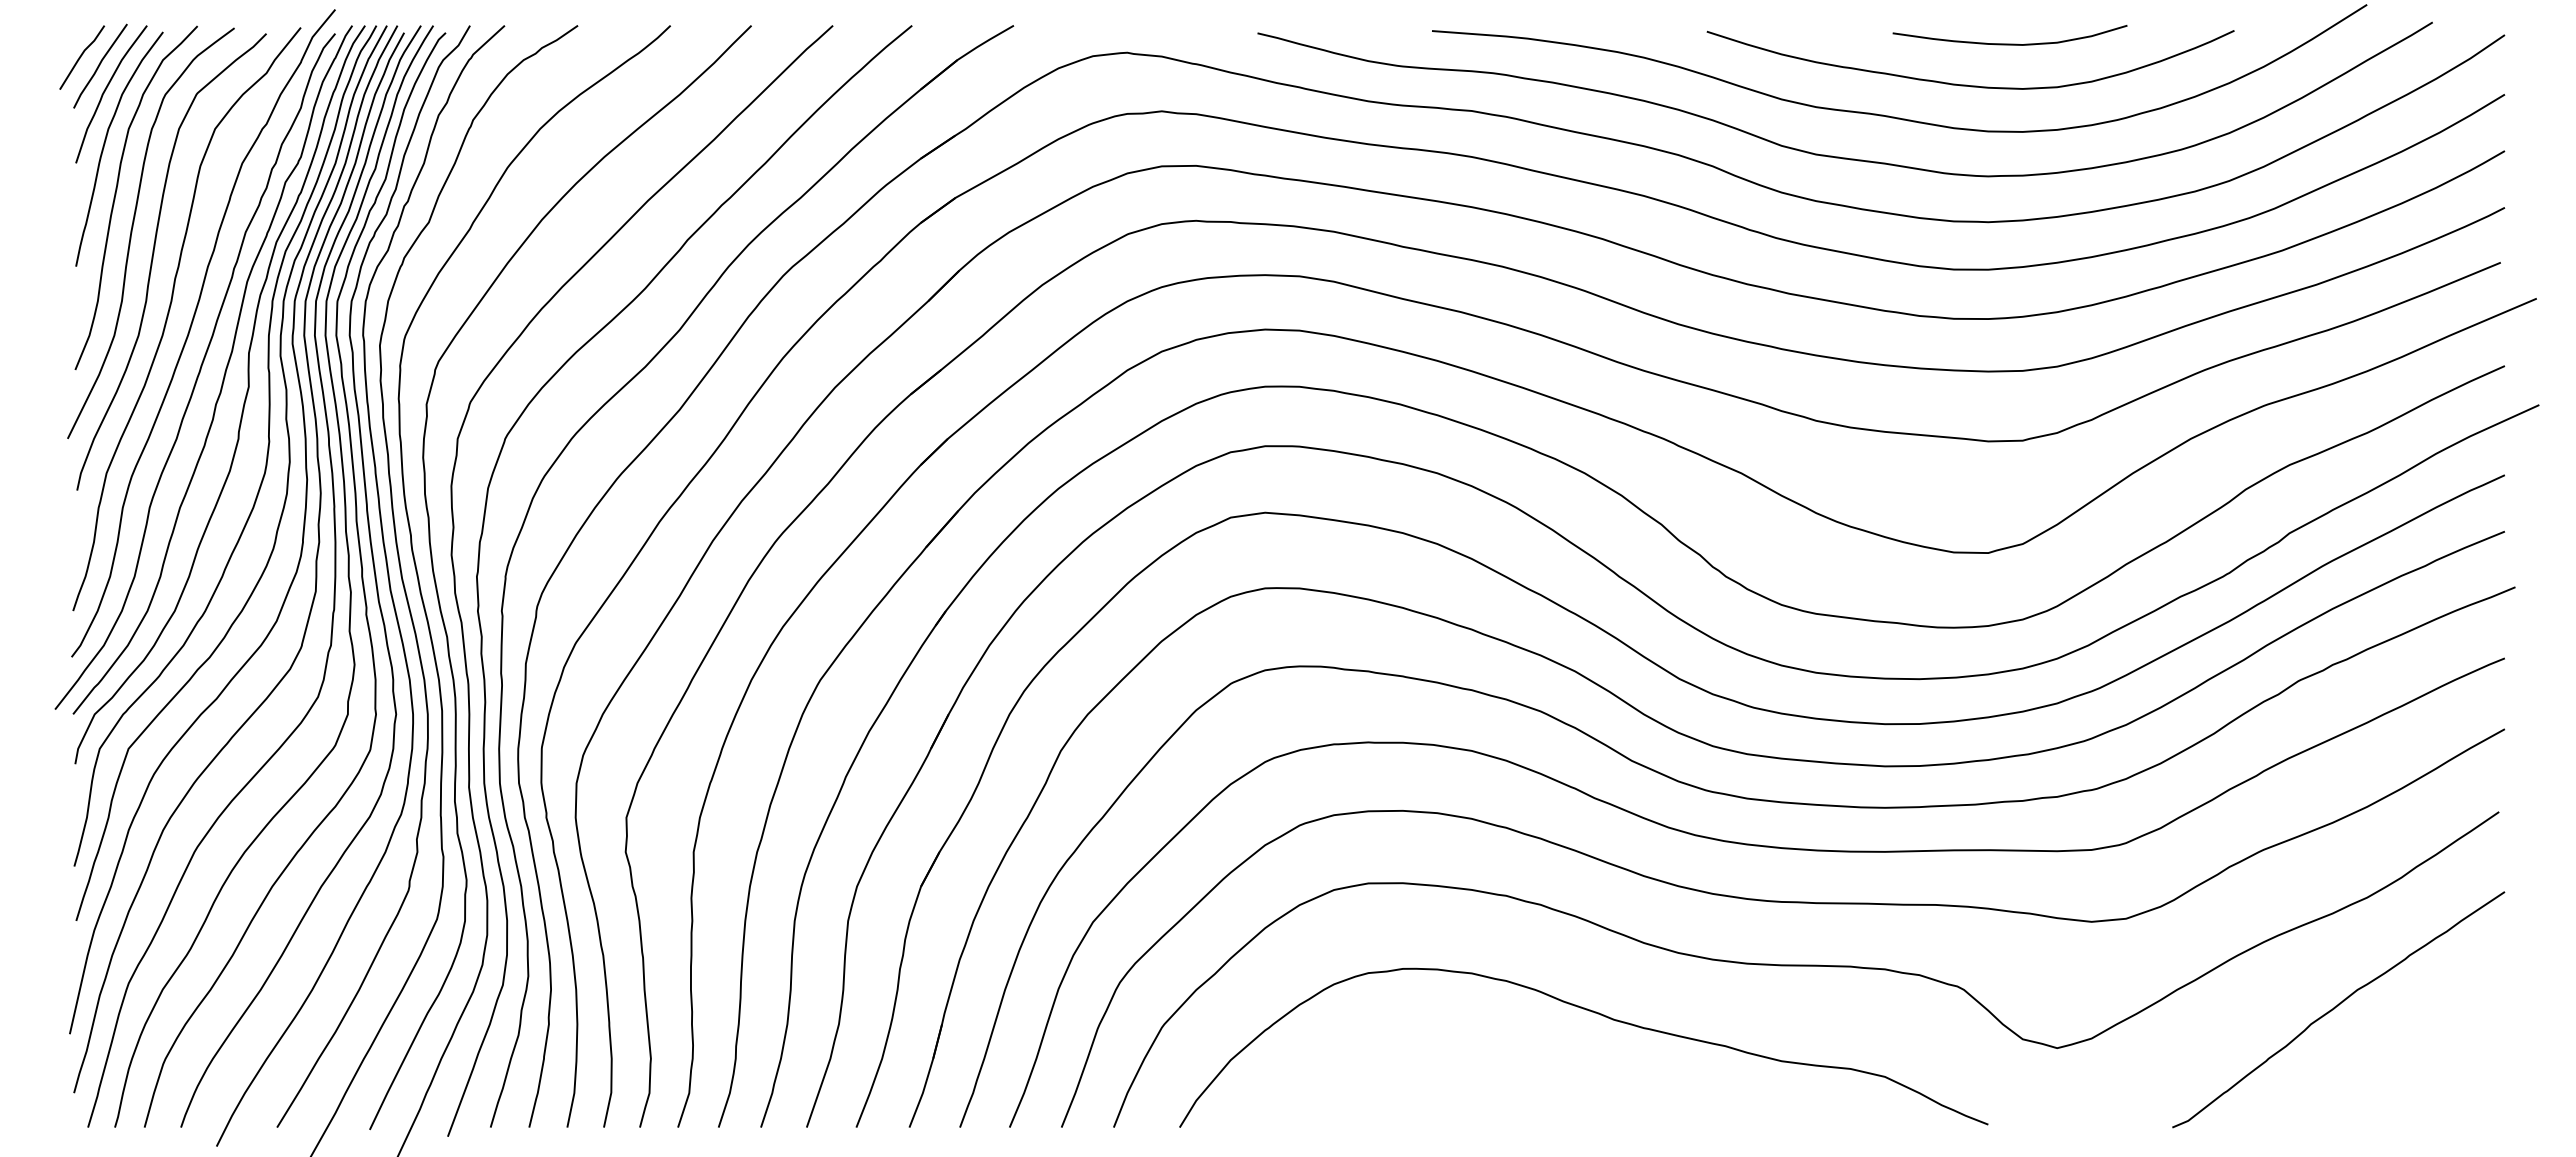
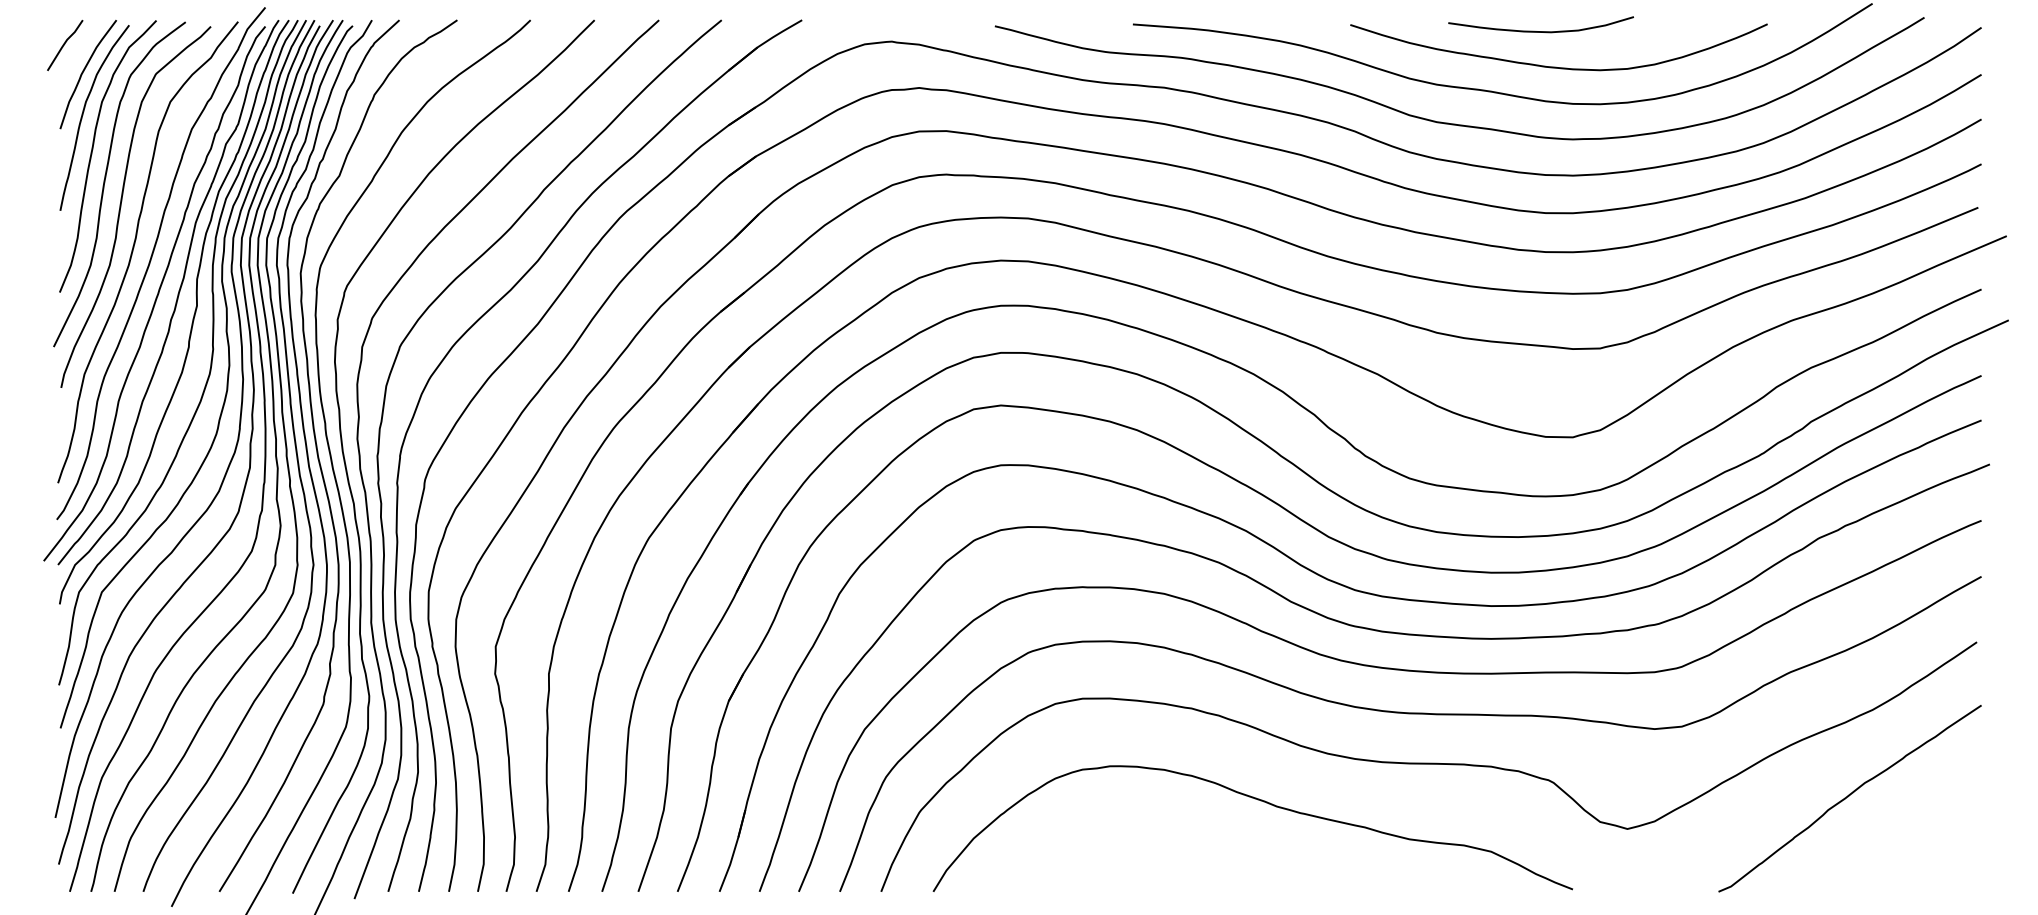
curve: (2009, 43) -> (1540, 31), moved
line: (100, 65) -> (79, 51), removed

